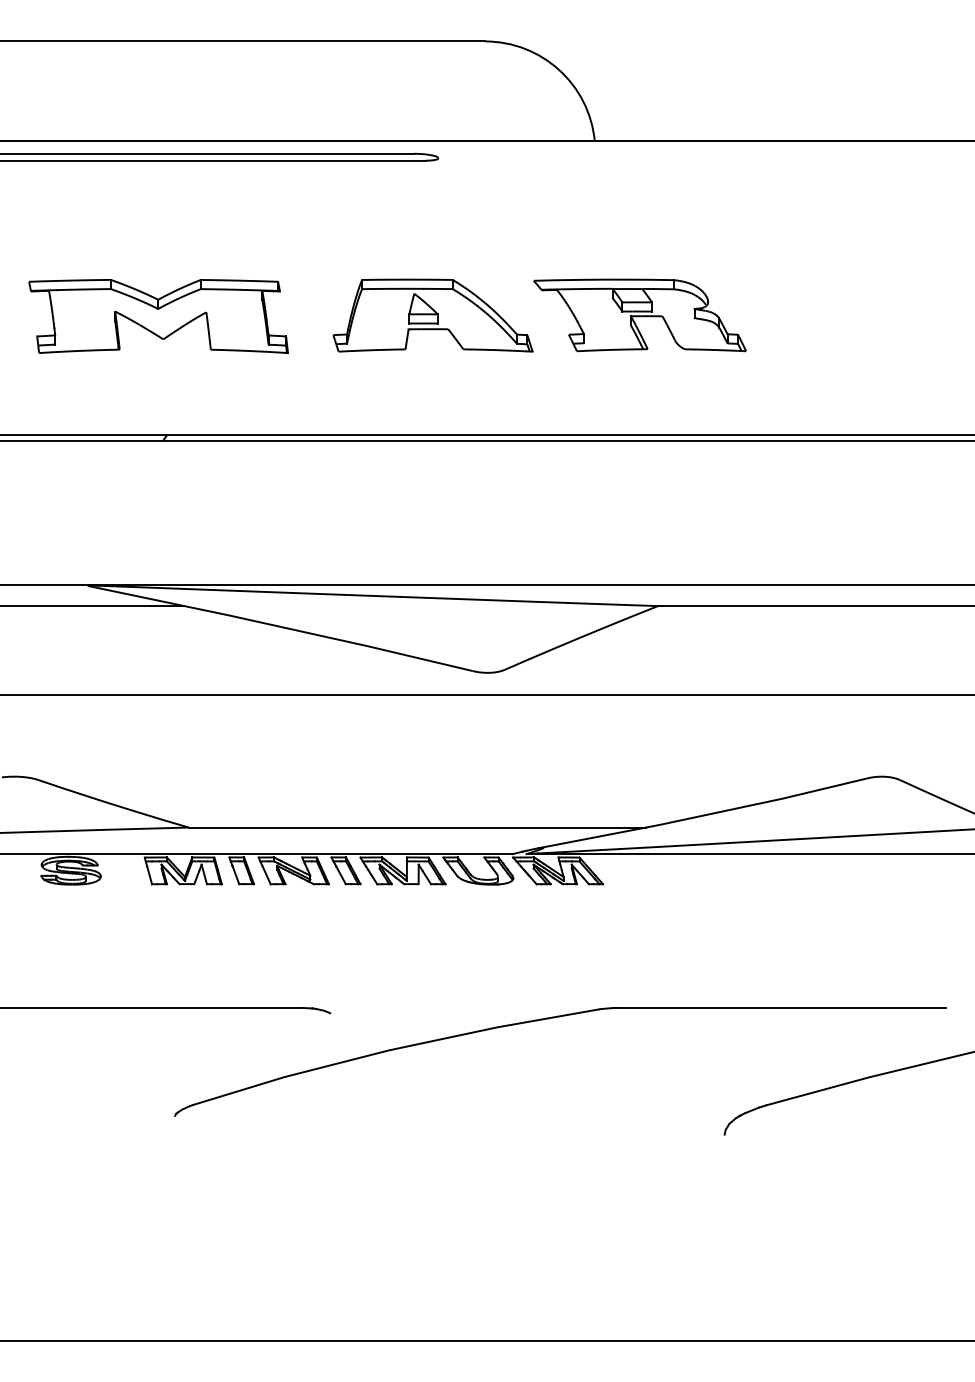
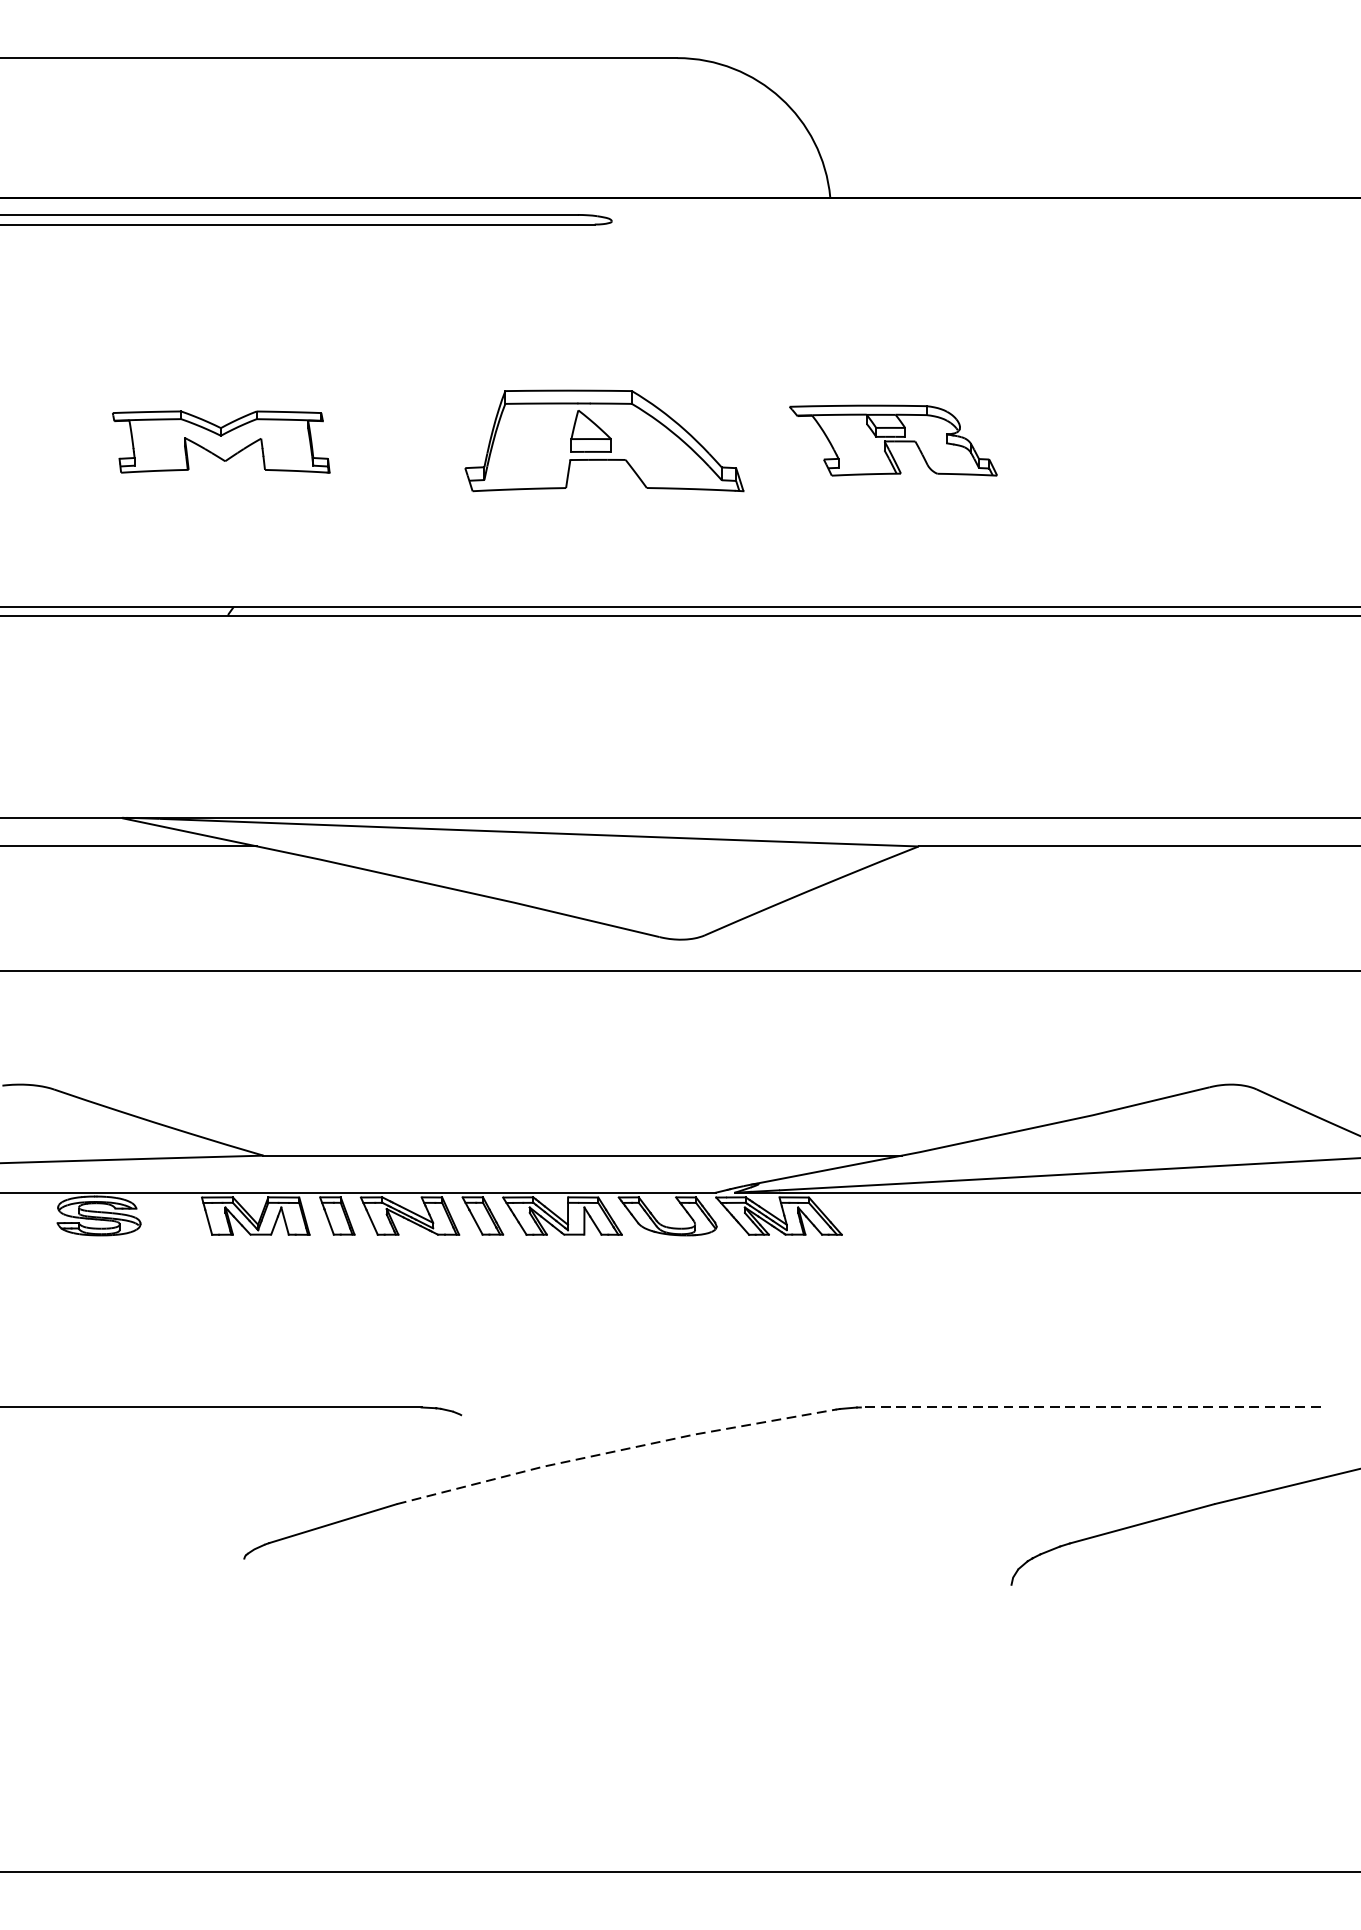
part: (639, 315) -> (892, 440), size x0.7
part: (158, 316) -> (221, 442), size x0.6
line: (781, 1007) -> (1090, 1406), solid -> dashed
line: (441, 1039) -> (616, 1451), solid -> dashed

